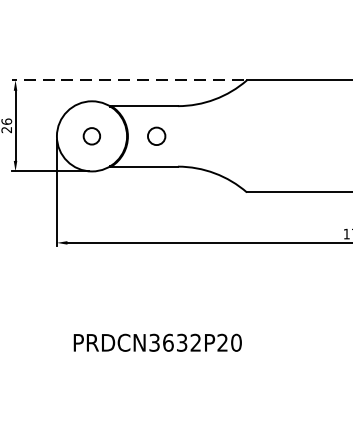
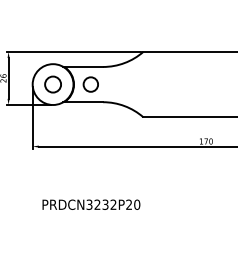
line: (127, 79) -> (73, 51), dashed -> solid
circle: (90, 136) -> (52, 84), size x1.67
circle: (156, 136) -> (90, 84), size x1.43
text: (168, 342) -> (97, 204), PRDCN3632P20 -> PRDCN3232P20

